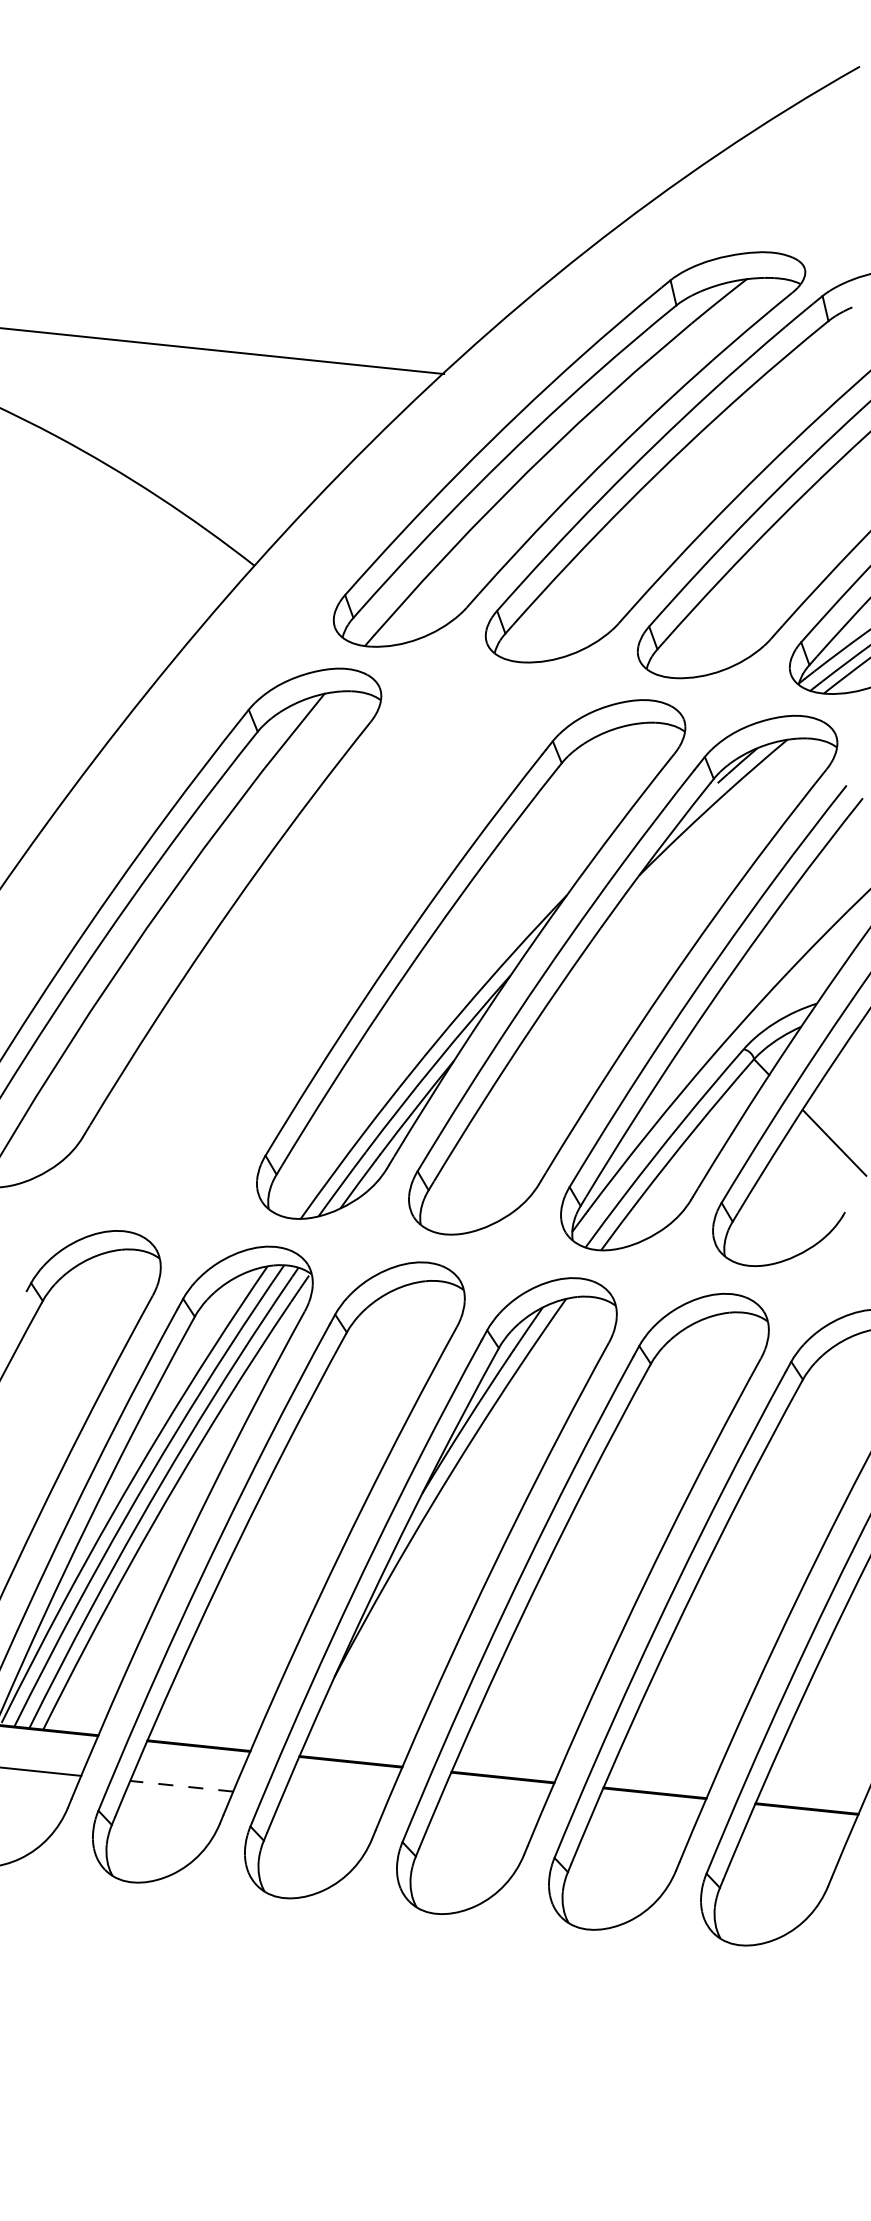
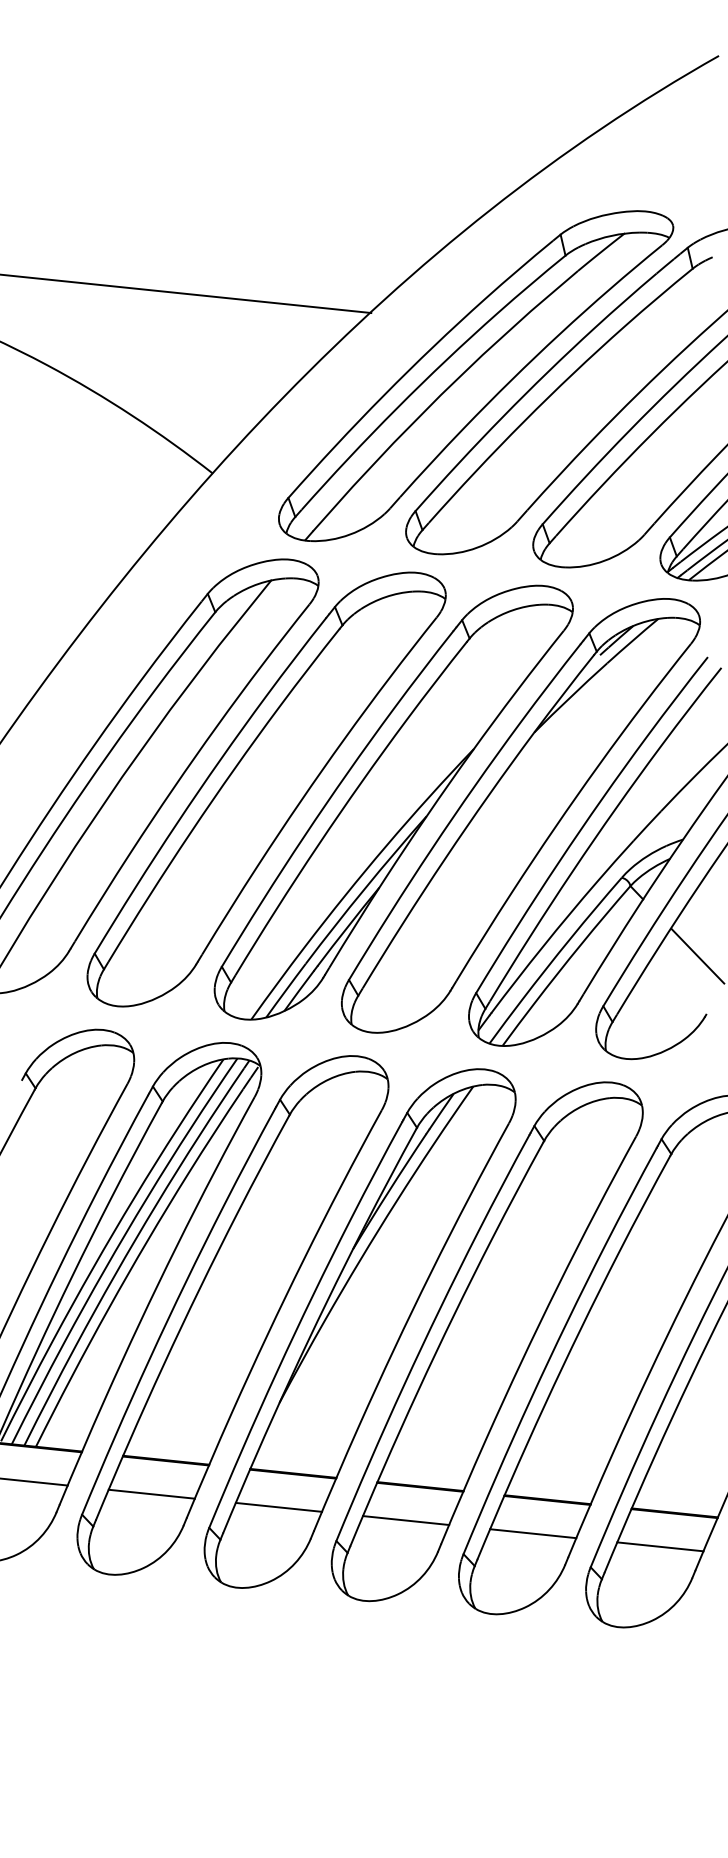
part: (319, 943) -> (266, 789), added
line: (181, 1786) -> (151, 1494), dashed -> solid
line: (333, 1801) -> (278, 1506), added
line: (485, 1817) -> (405, 1520), added
line: (637, 1833) -> (532, 1533), added
line: (789, 1848) -> (660, 1546), added

